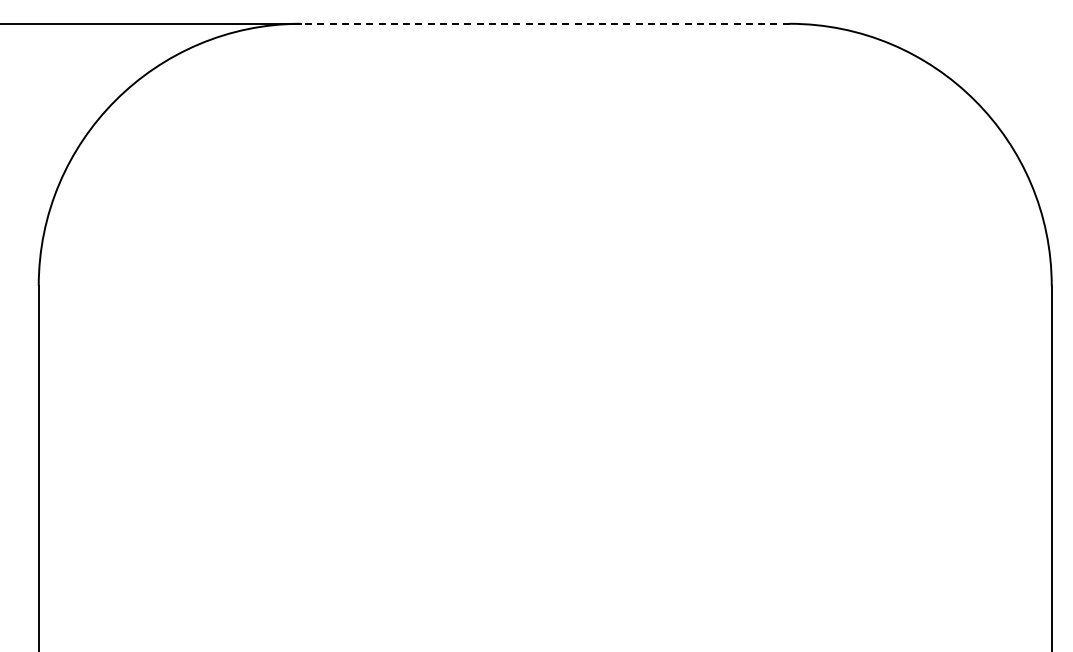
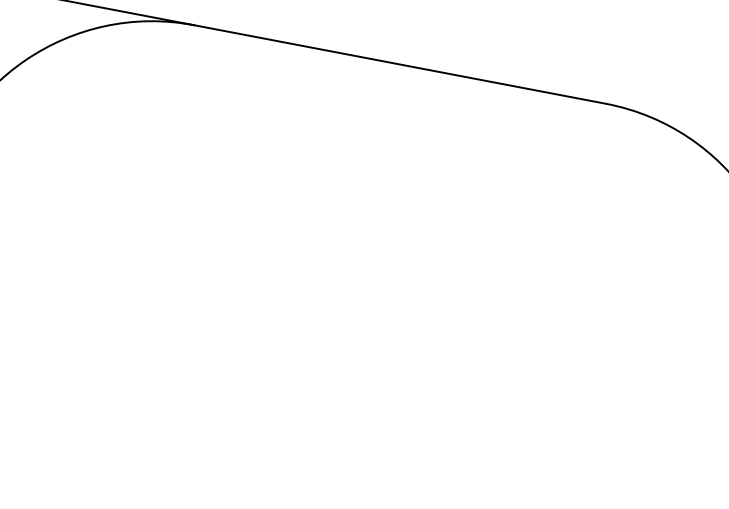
line: (544, 23) -> (399, 64), dashed -> solid

